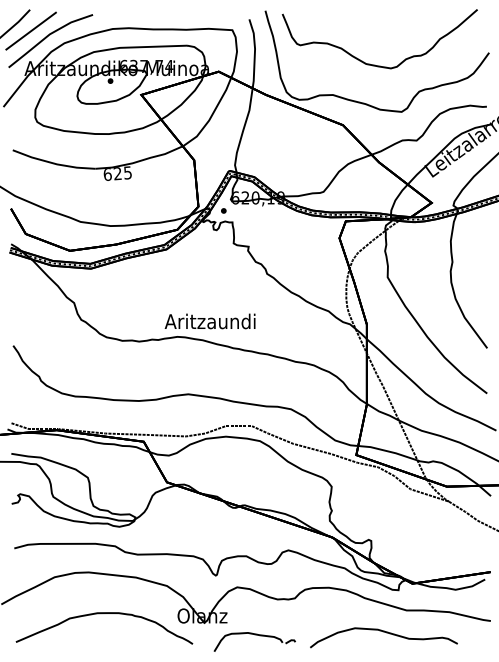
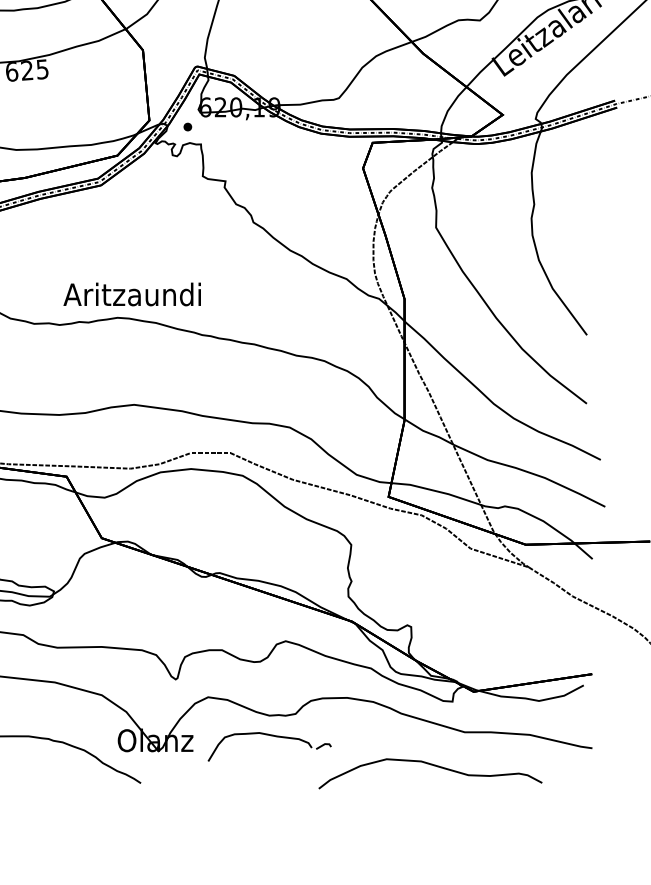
text: (209, 321) -> (131, 294), moved
part: (254, 641) -> (269, 745), moved

